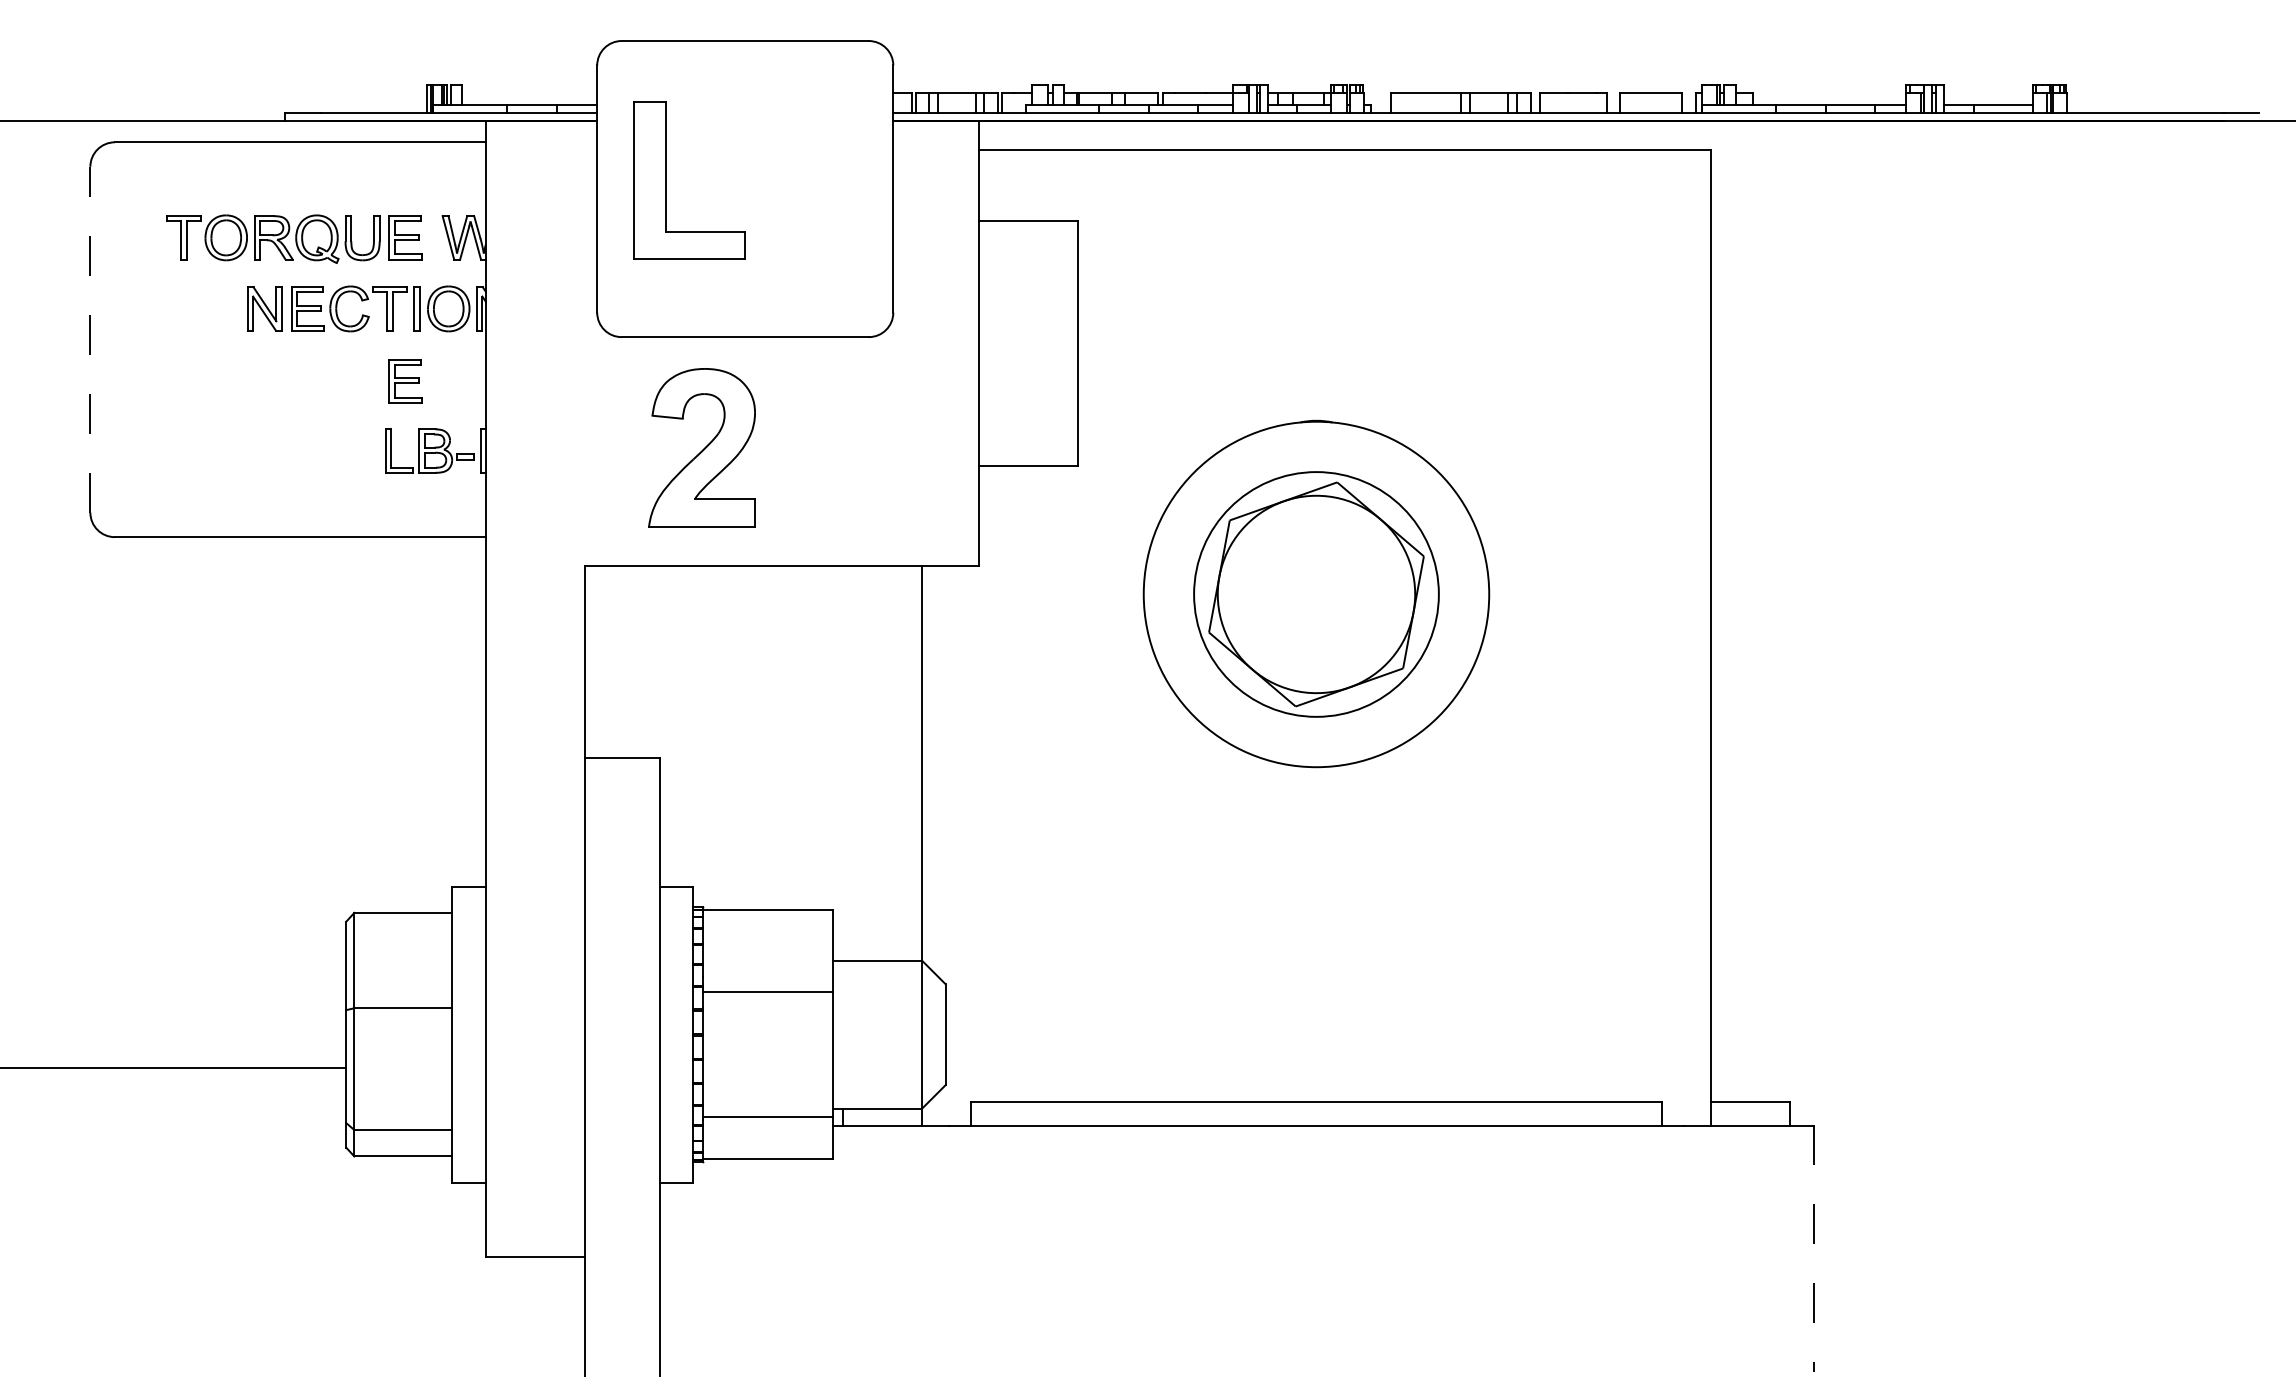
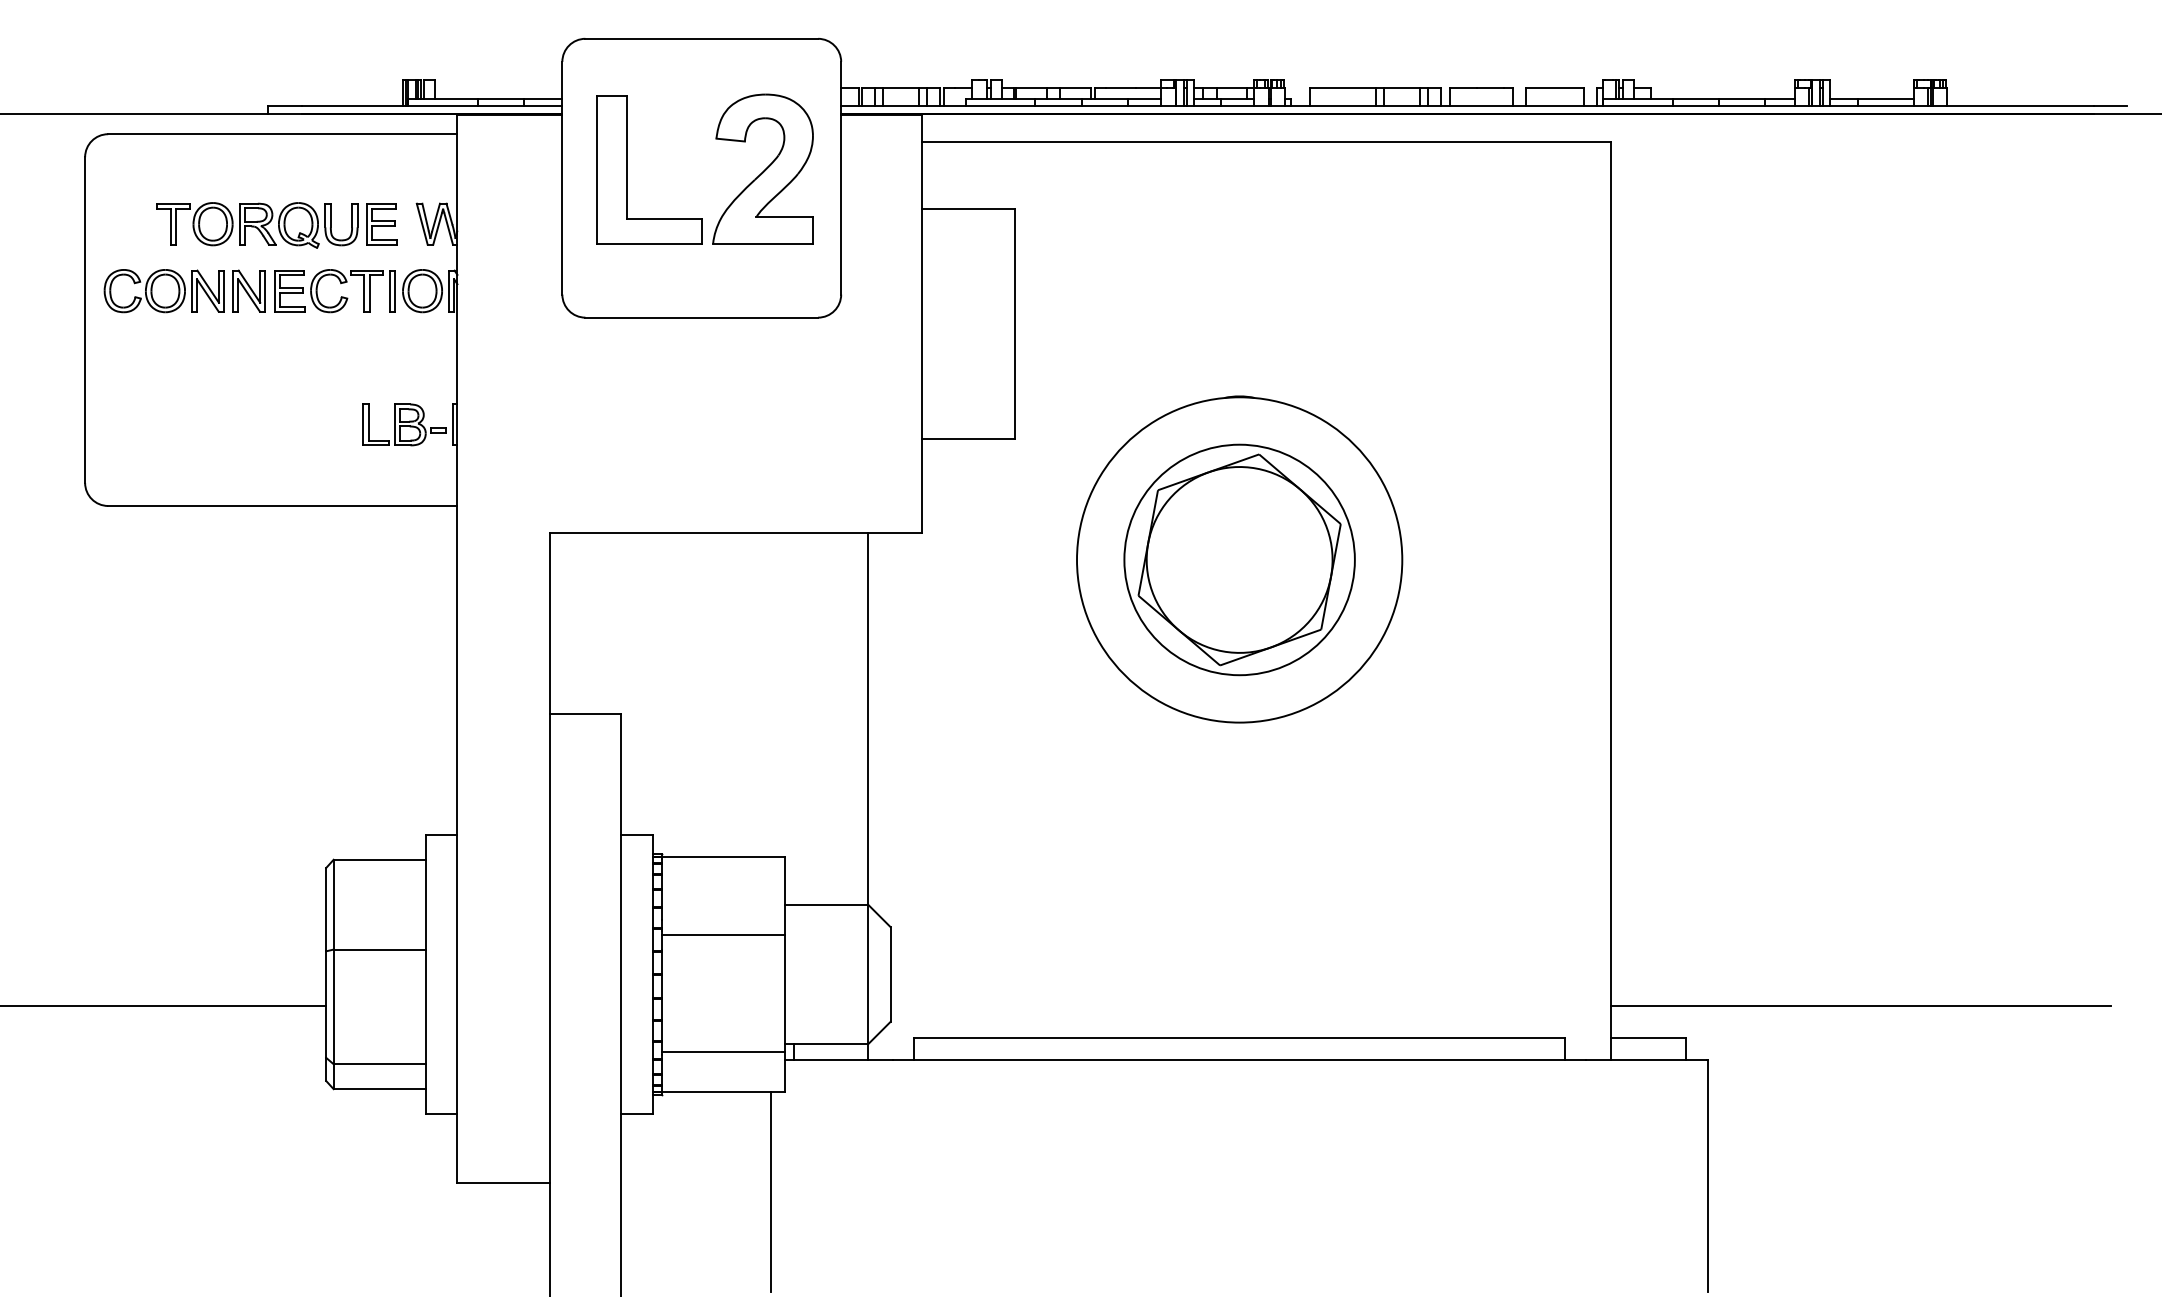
part: (173, 309) -> (163, 291), added
line: (90, 340) -> (85, 320), dashed -> solid
part: (405, 381) -> (381, 359), removed
part: (701, 447) -> (762, 168), moved
line: (1975, 1068) -> (1860, 1006), added
line: (1814, 1249) -> (1708, 1176), dashed -> solid
line: (819, 1265) -> (771, 1191), added

